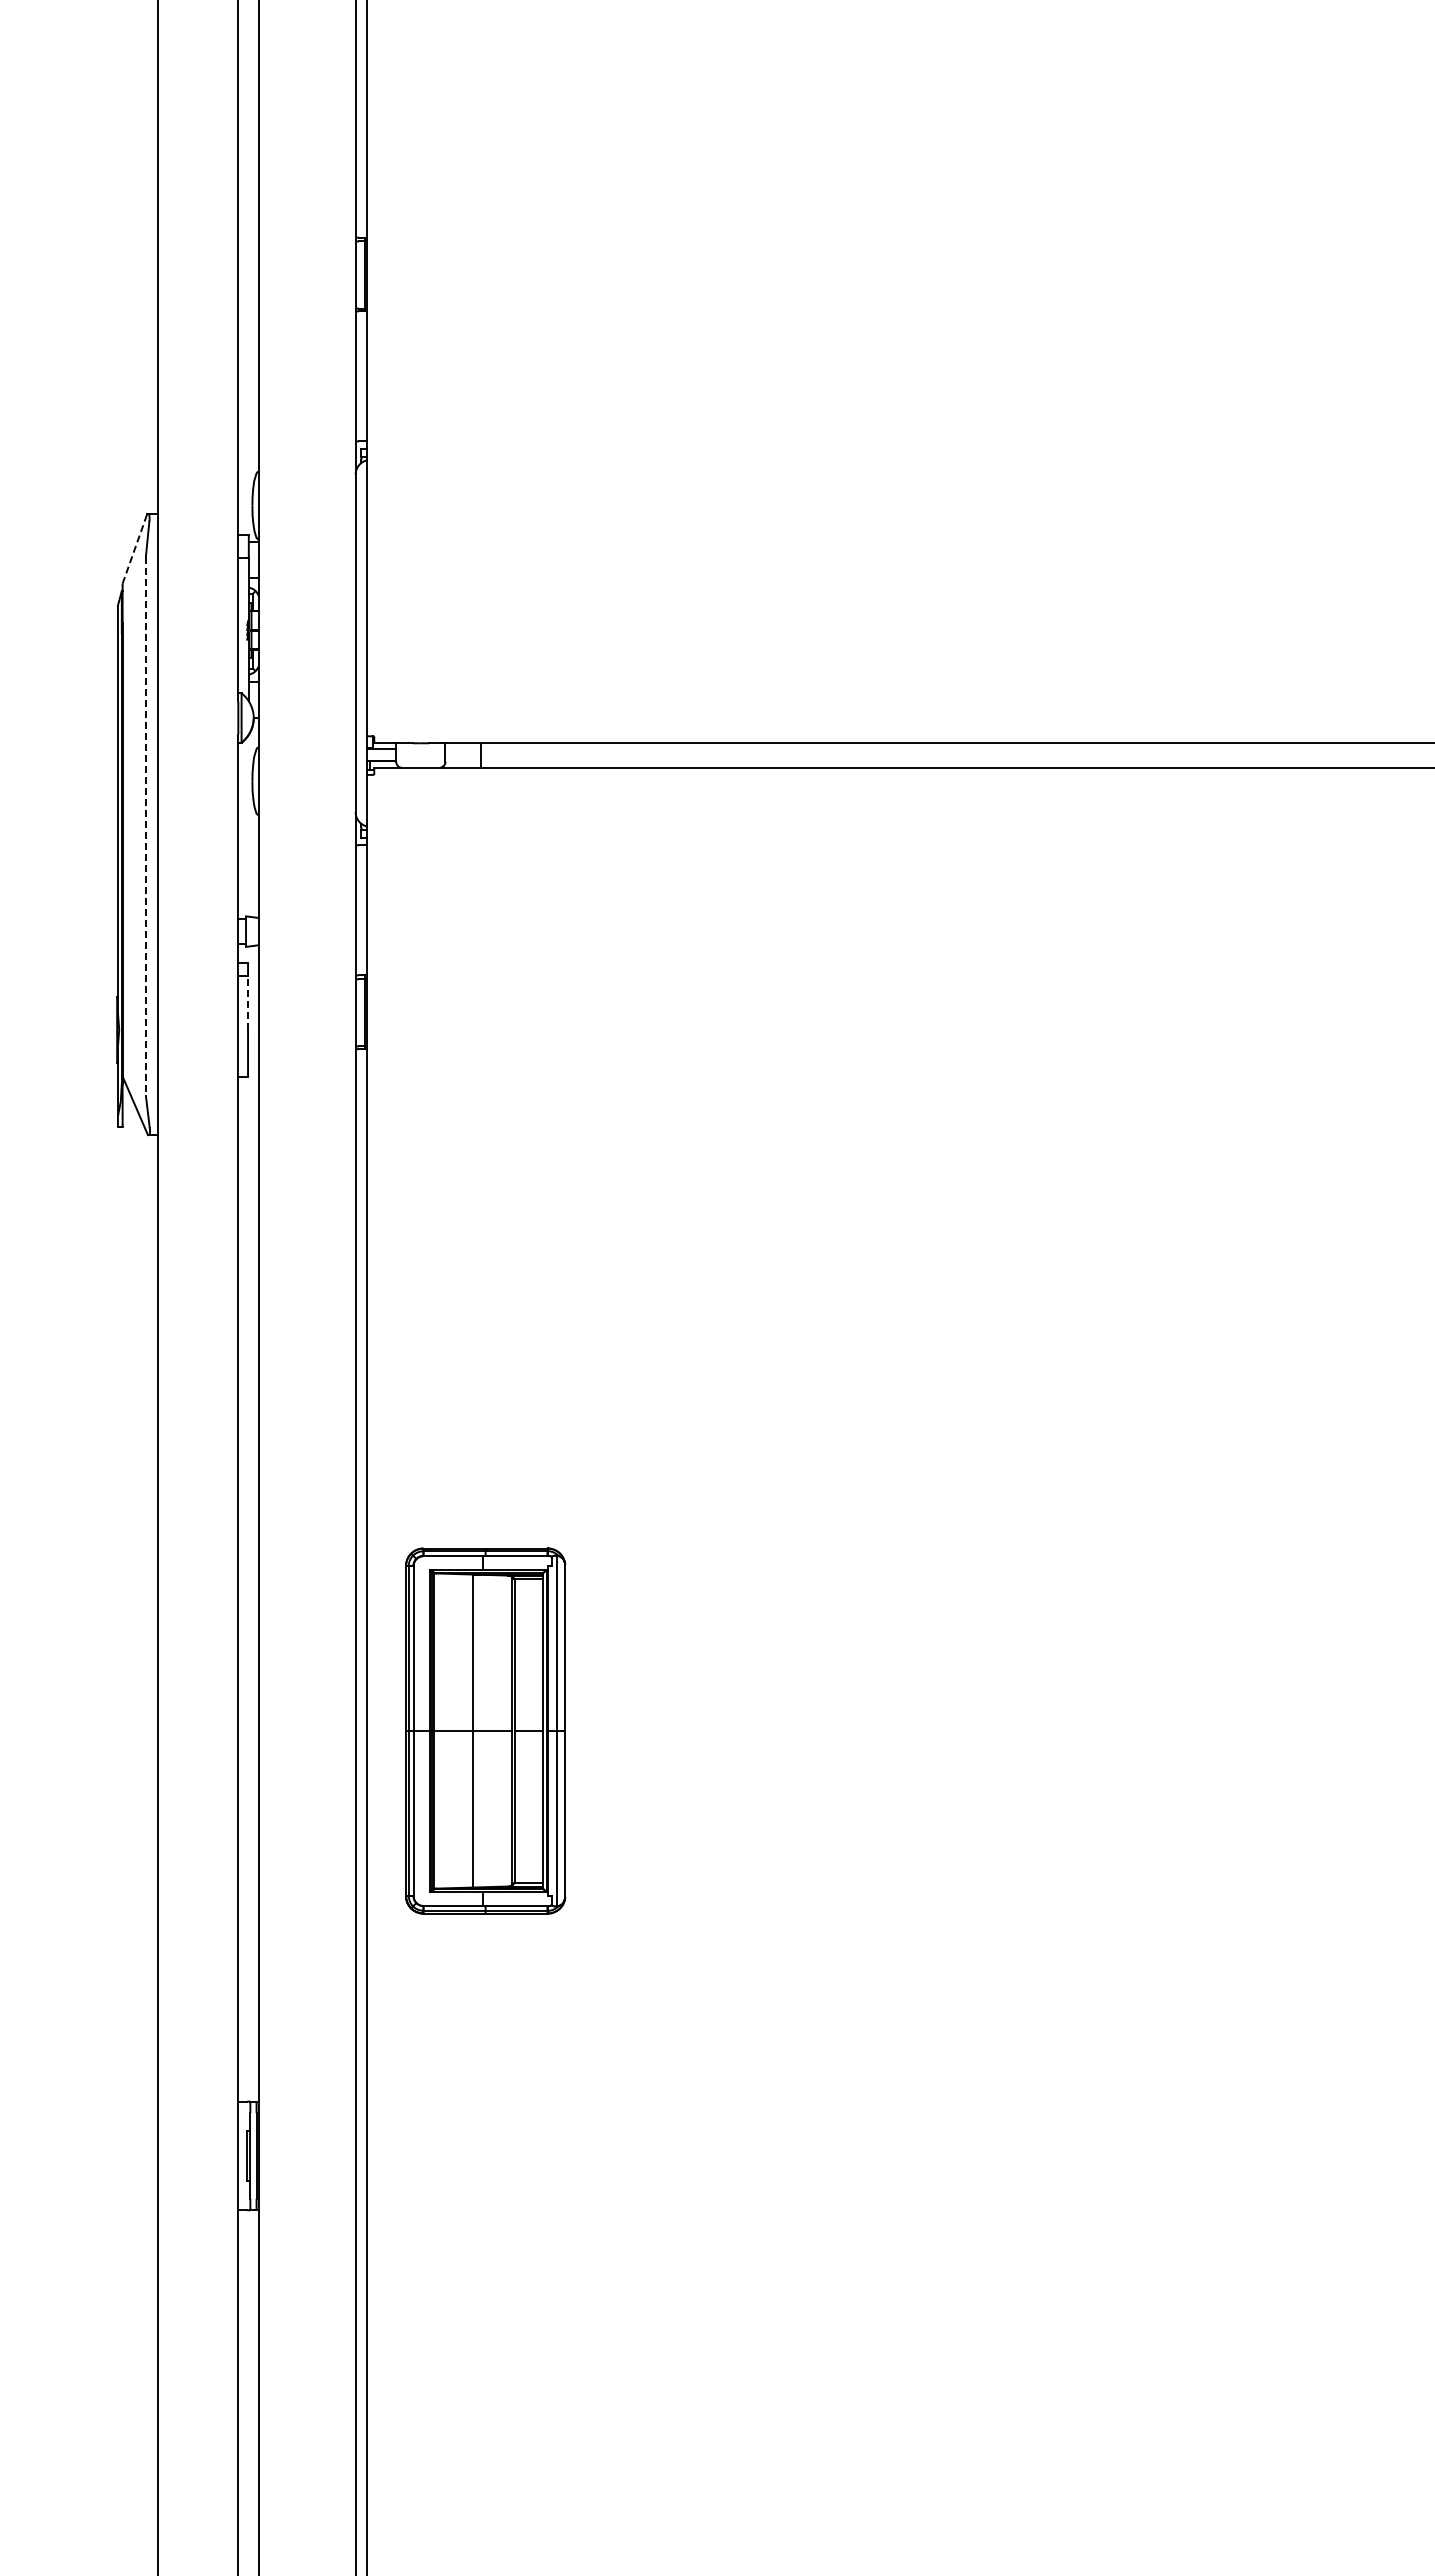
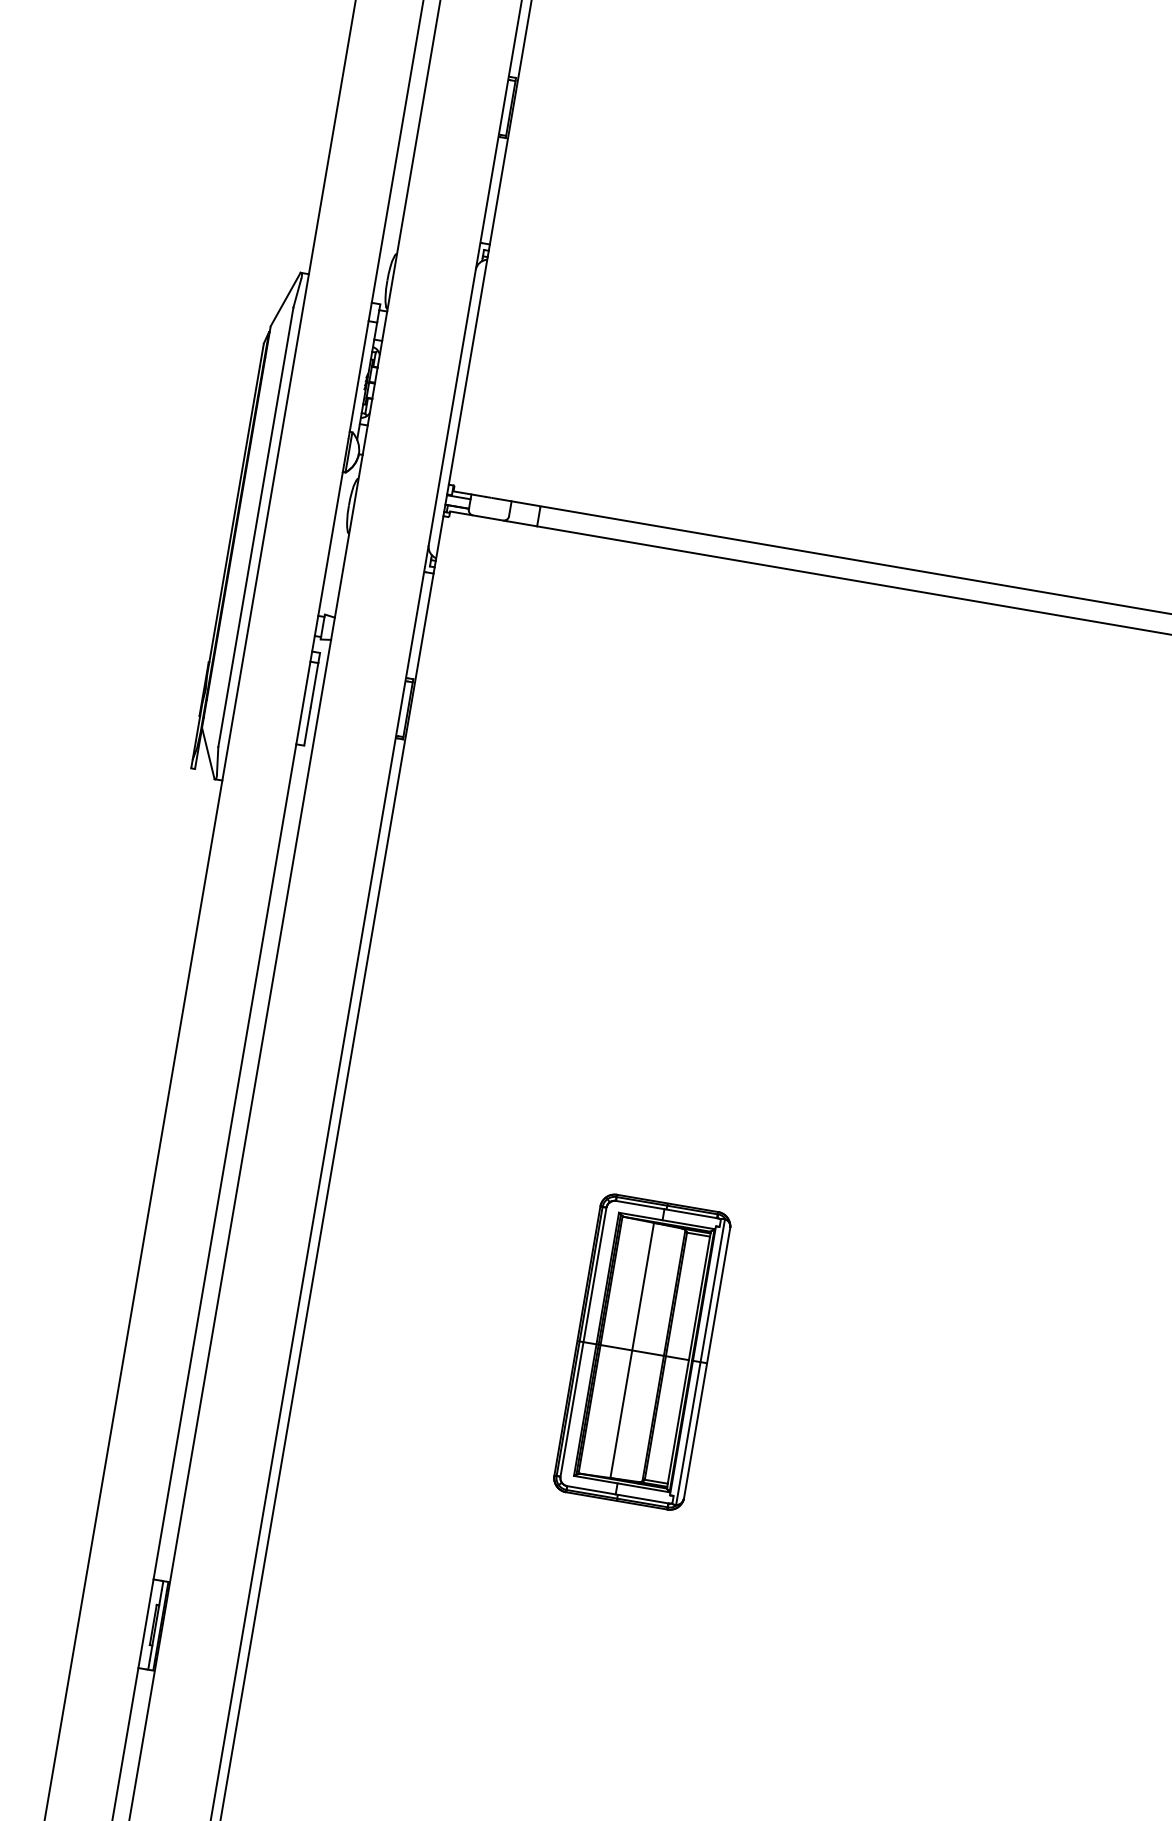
line: (135, 548) -> (286, 299), dashed -> solid
line: (145, 826) -> (255, 527), dashed -> solid
line: (248, 1002) -> (314, 685), dashed -> solid
part: (485, 1730) -> (642, 1351), moved

